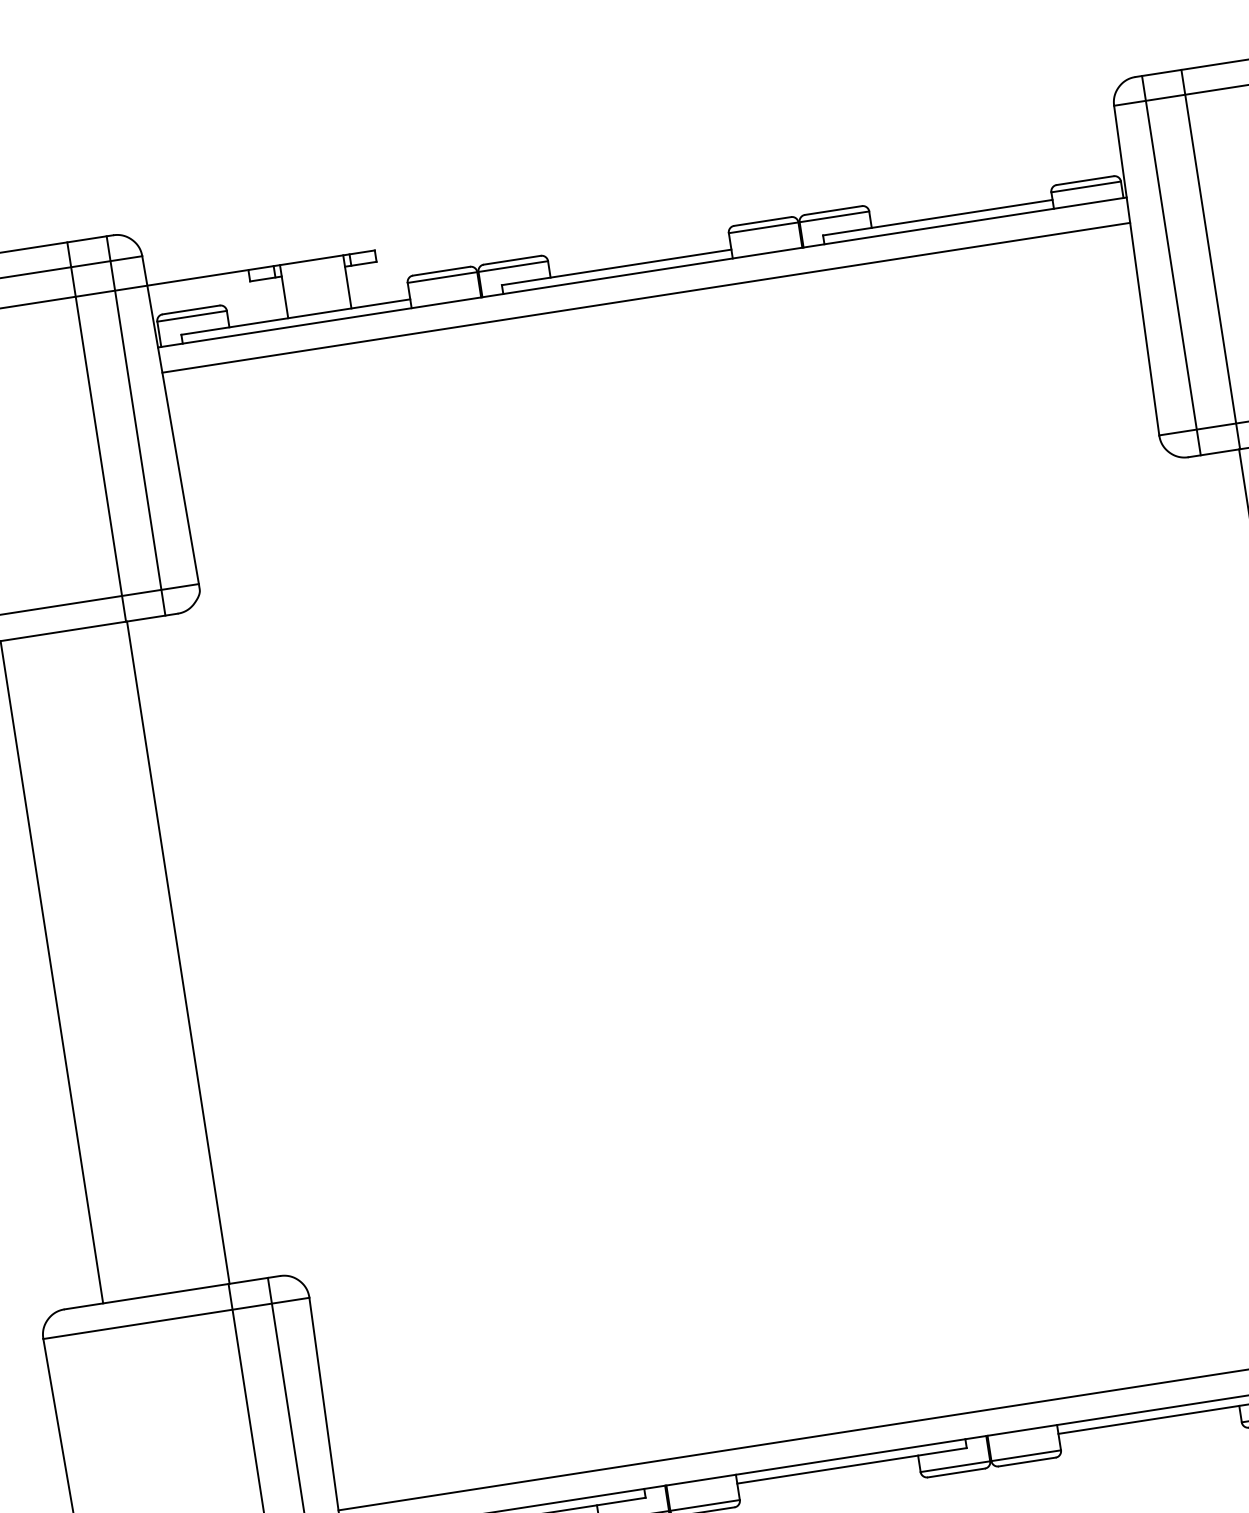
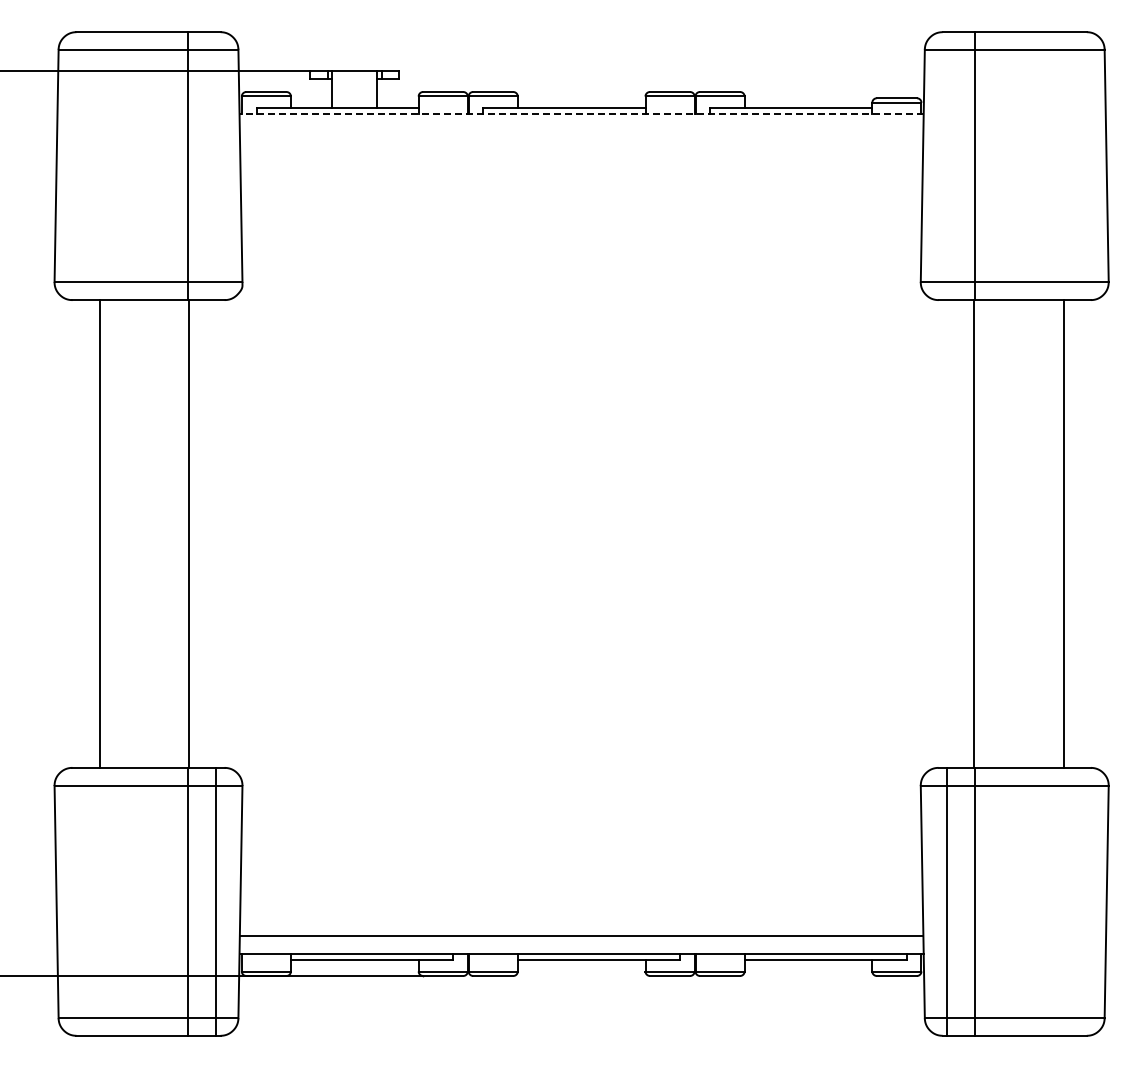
line: (1171, 266) -> (947, 166), removed
line: (642, 272) -> (581, 114), solid -> dashed
line: (646, 298) -> (581, 132), removed
line: (136, 426) -> (216, 166), removed

